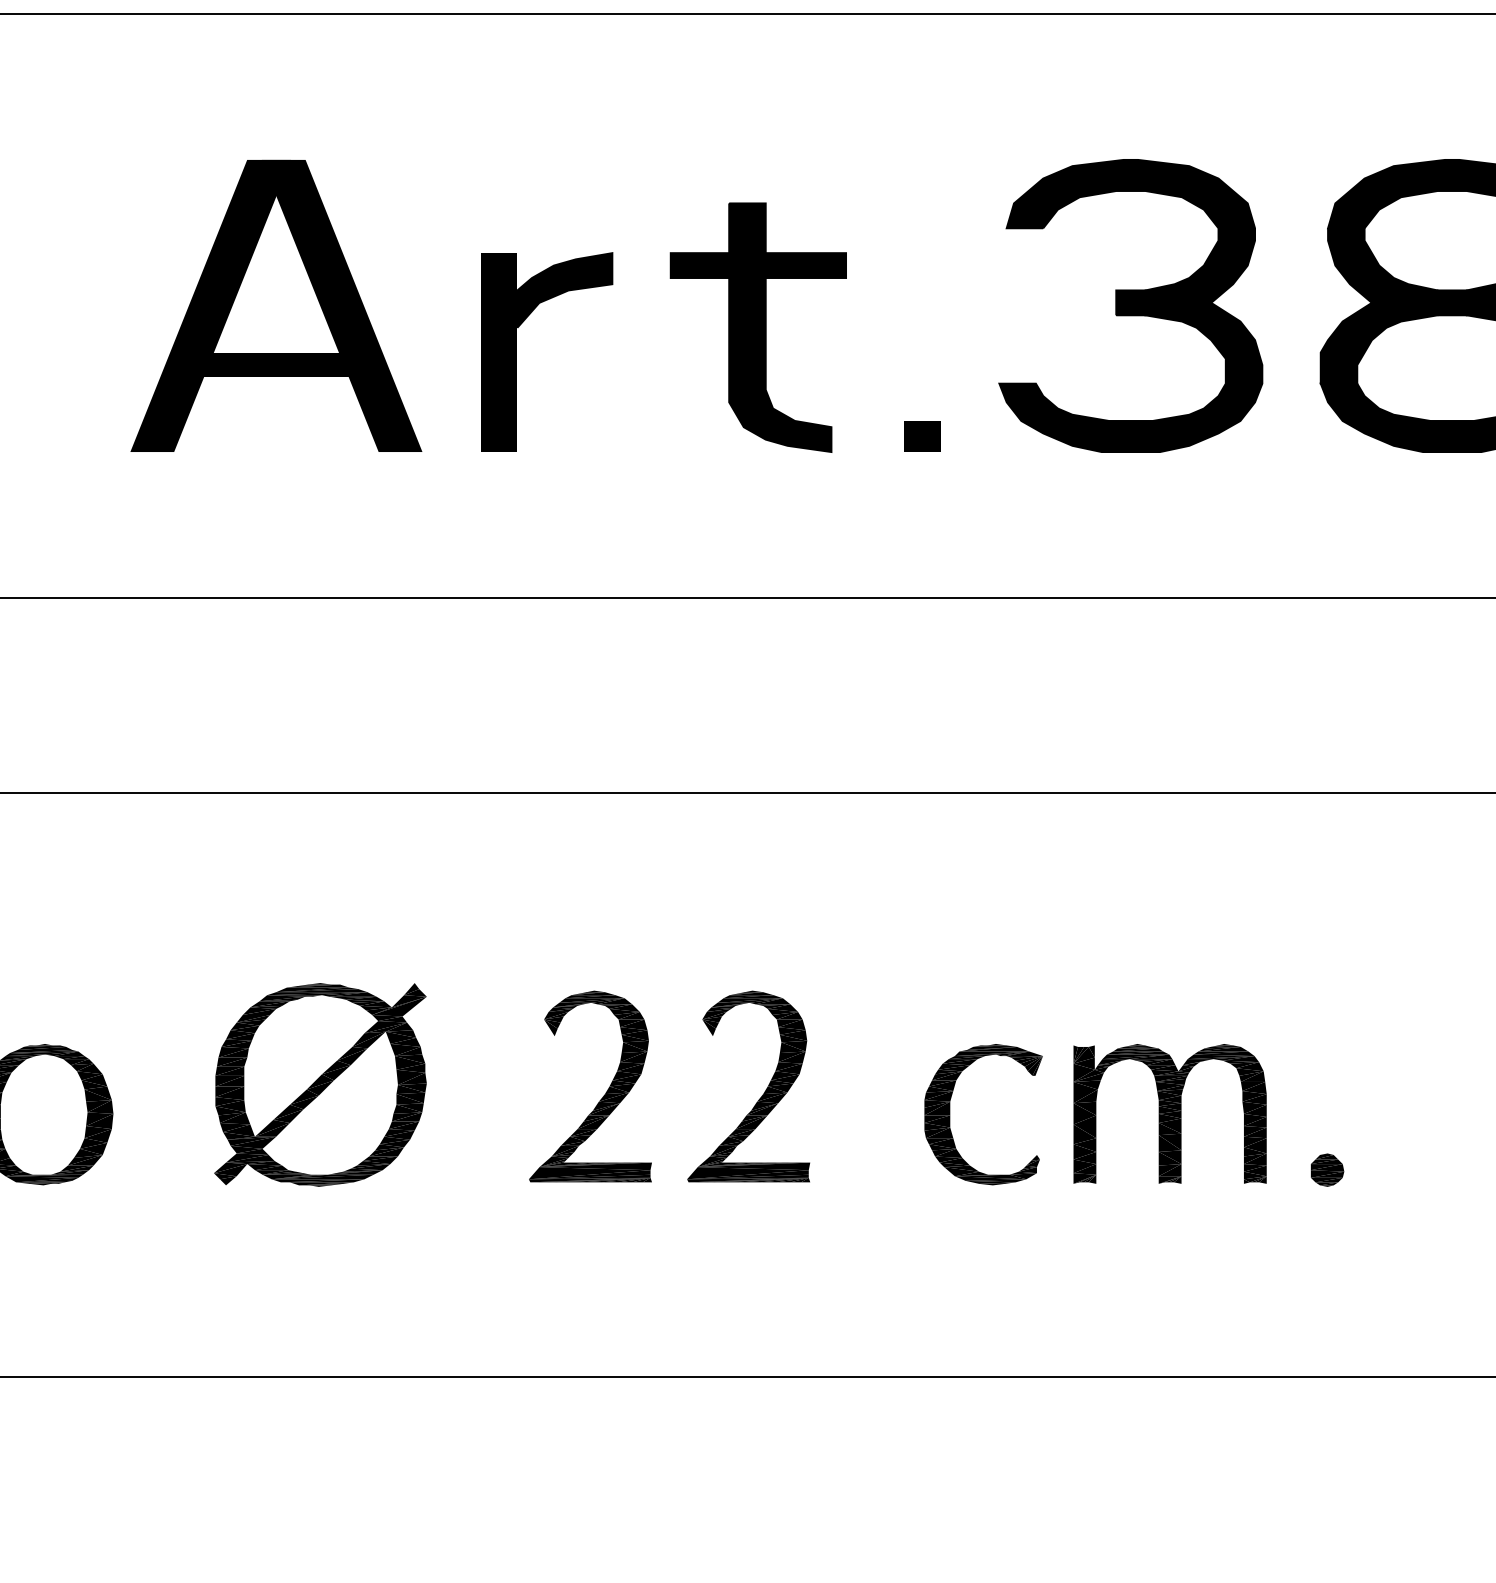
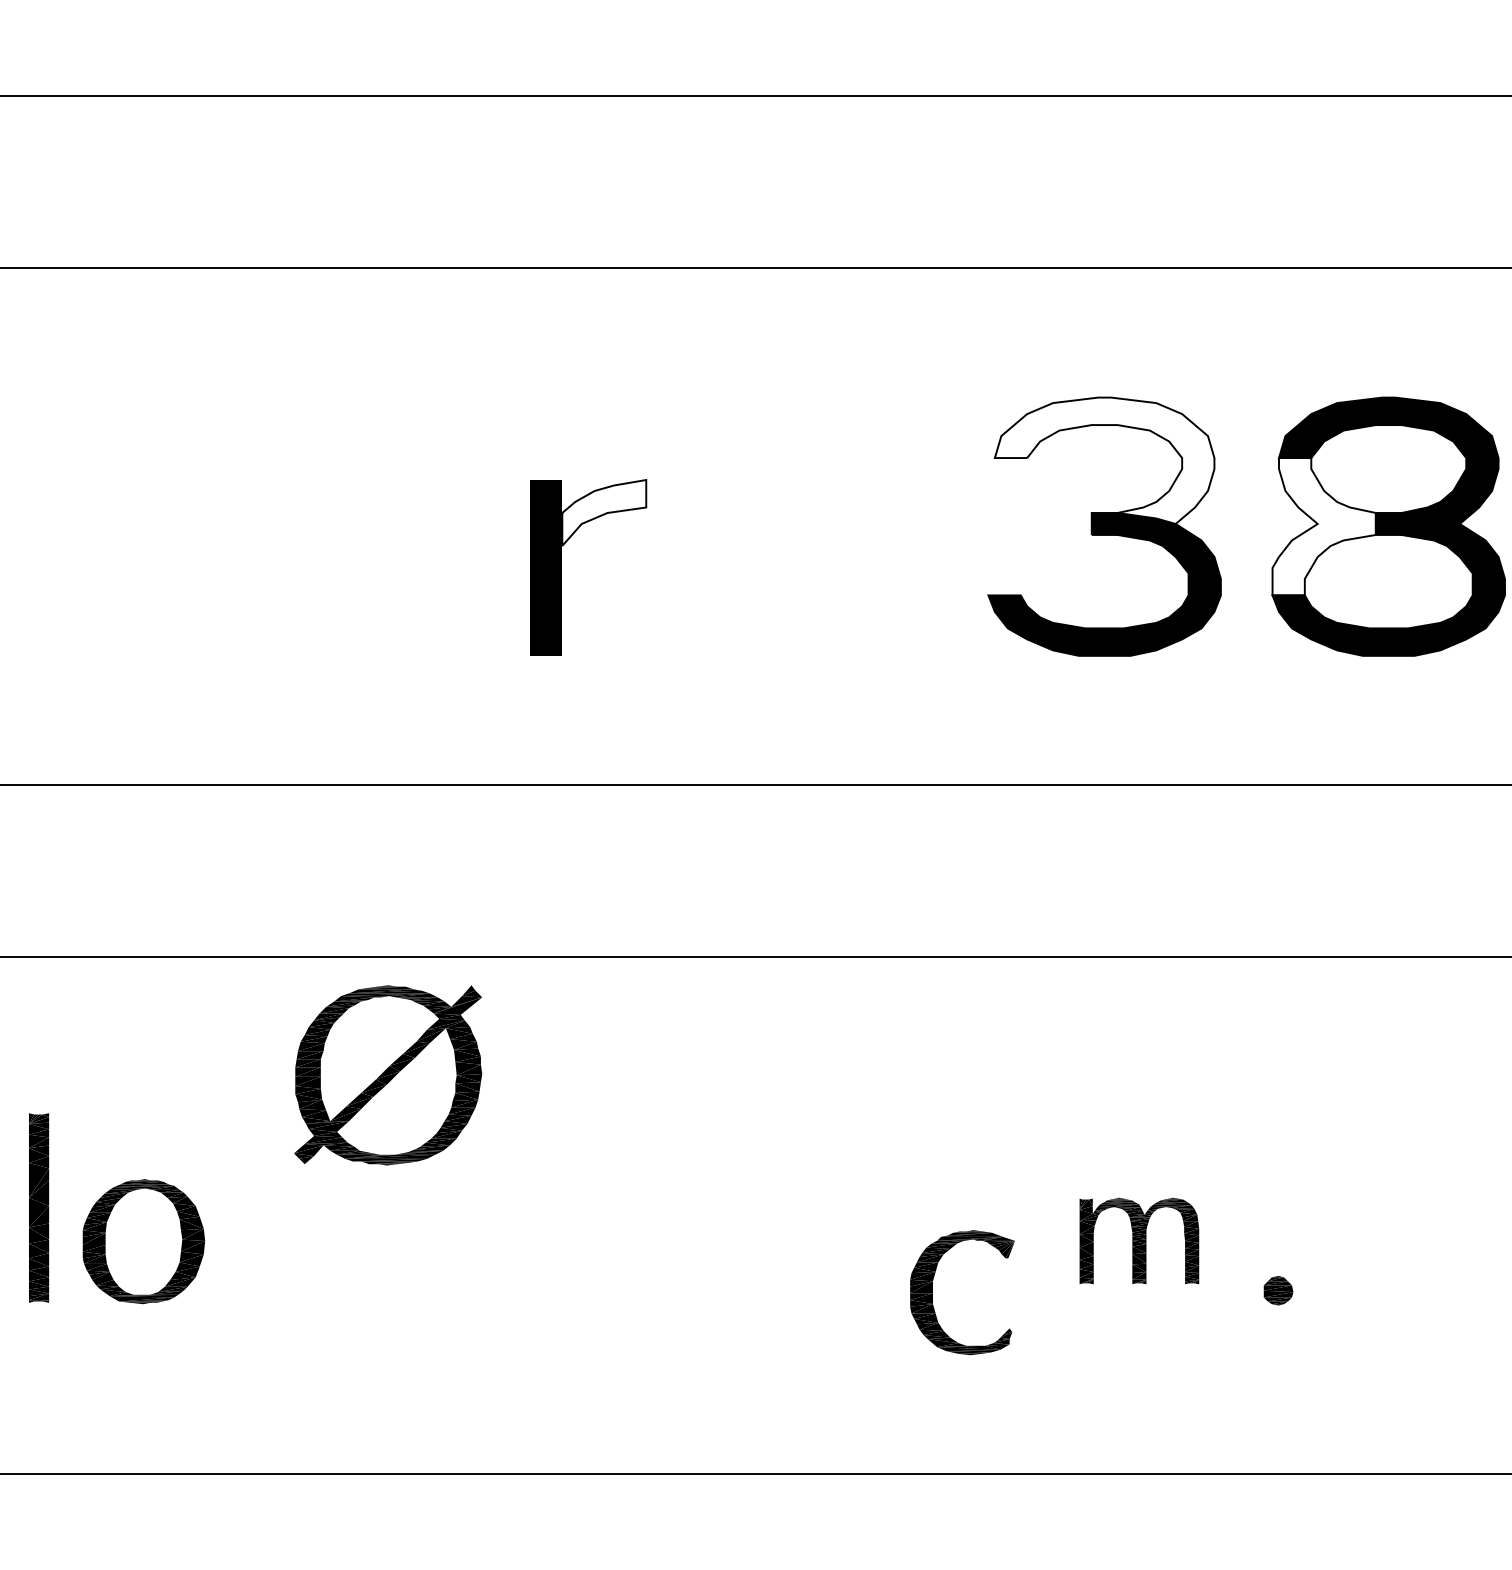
fill: (1130, 236) -> (1104, 465), removed
fill: (565, 289) -> (604, 512), removed
part: (276, 305) -> (349, 526), removed
fill: (1378, 305) -> (1323, 526), removed
part: (758, 327) -> (775, 545), removed
part: (922, 435) -> (920, 641), removed
part: (320, 1085) -> (388, 1075), moved
part: (603, 1095) -> (638, 1224), removed
part: (760, 1096) -> (777, 1225), removed
part: (1170, 1113) -> (1139, 1240), size x0.7
part: (949, 1114) -> (932, 1292), moved

